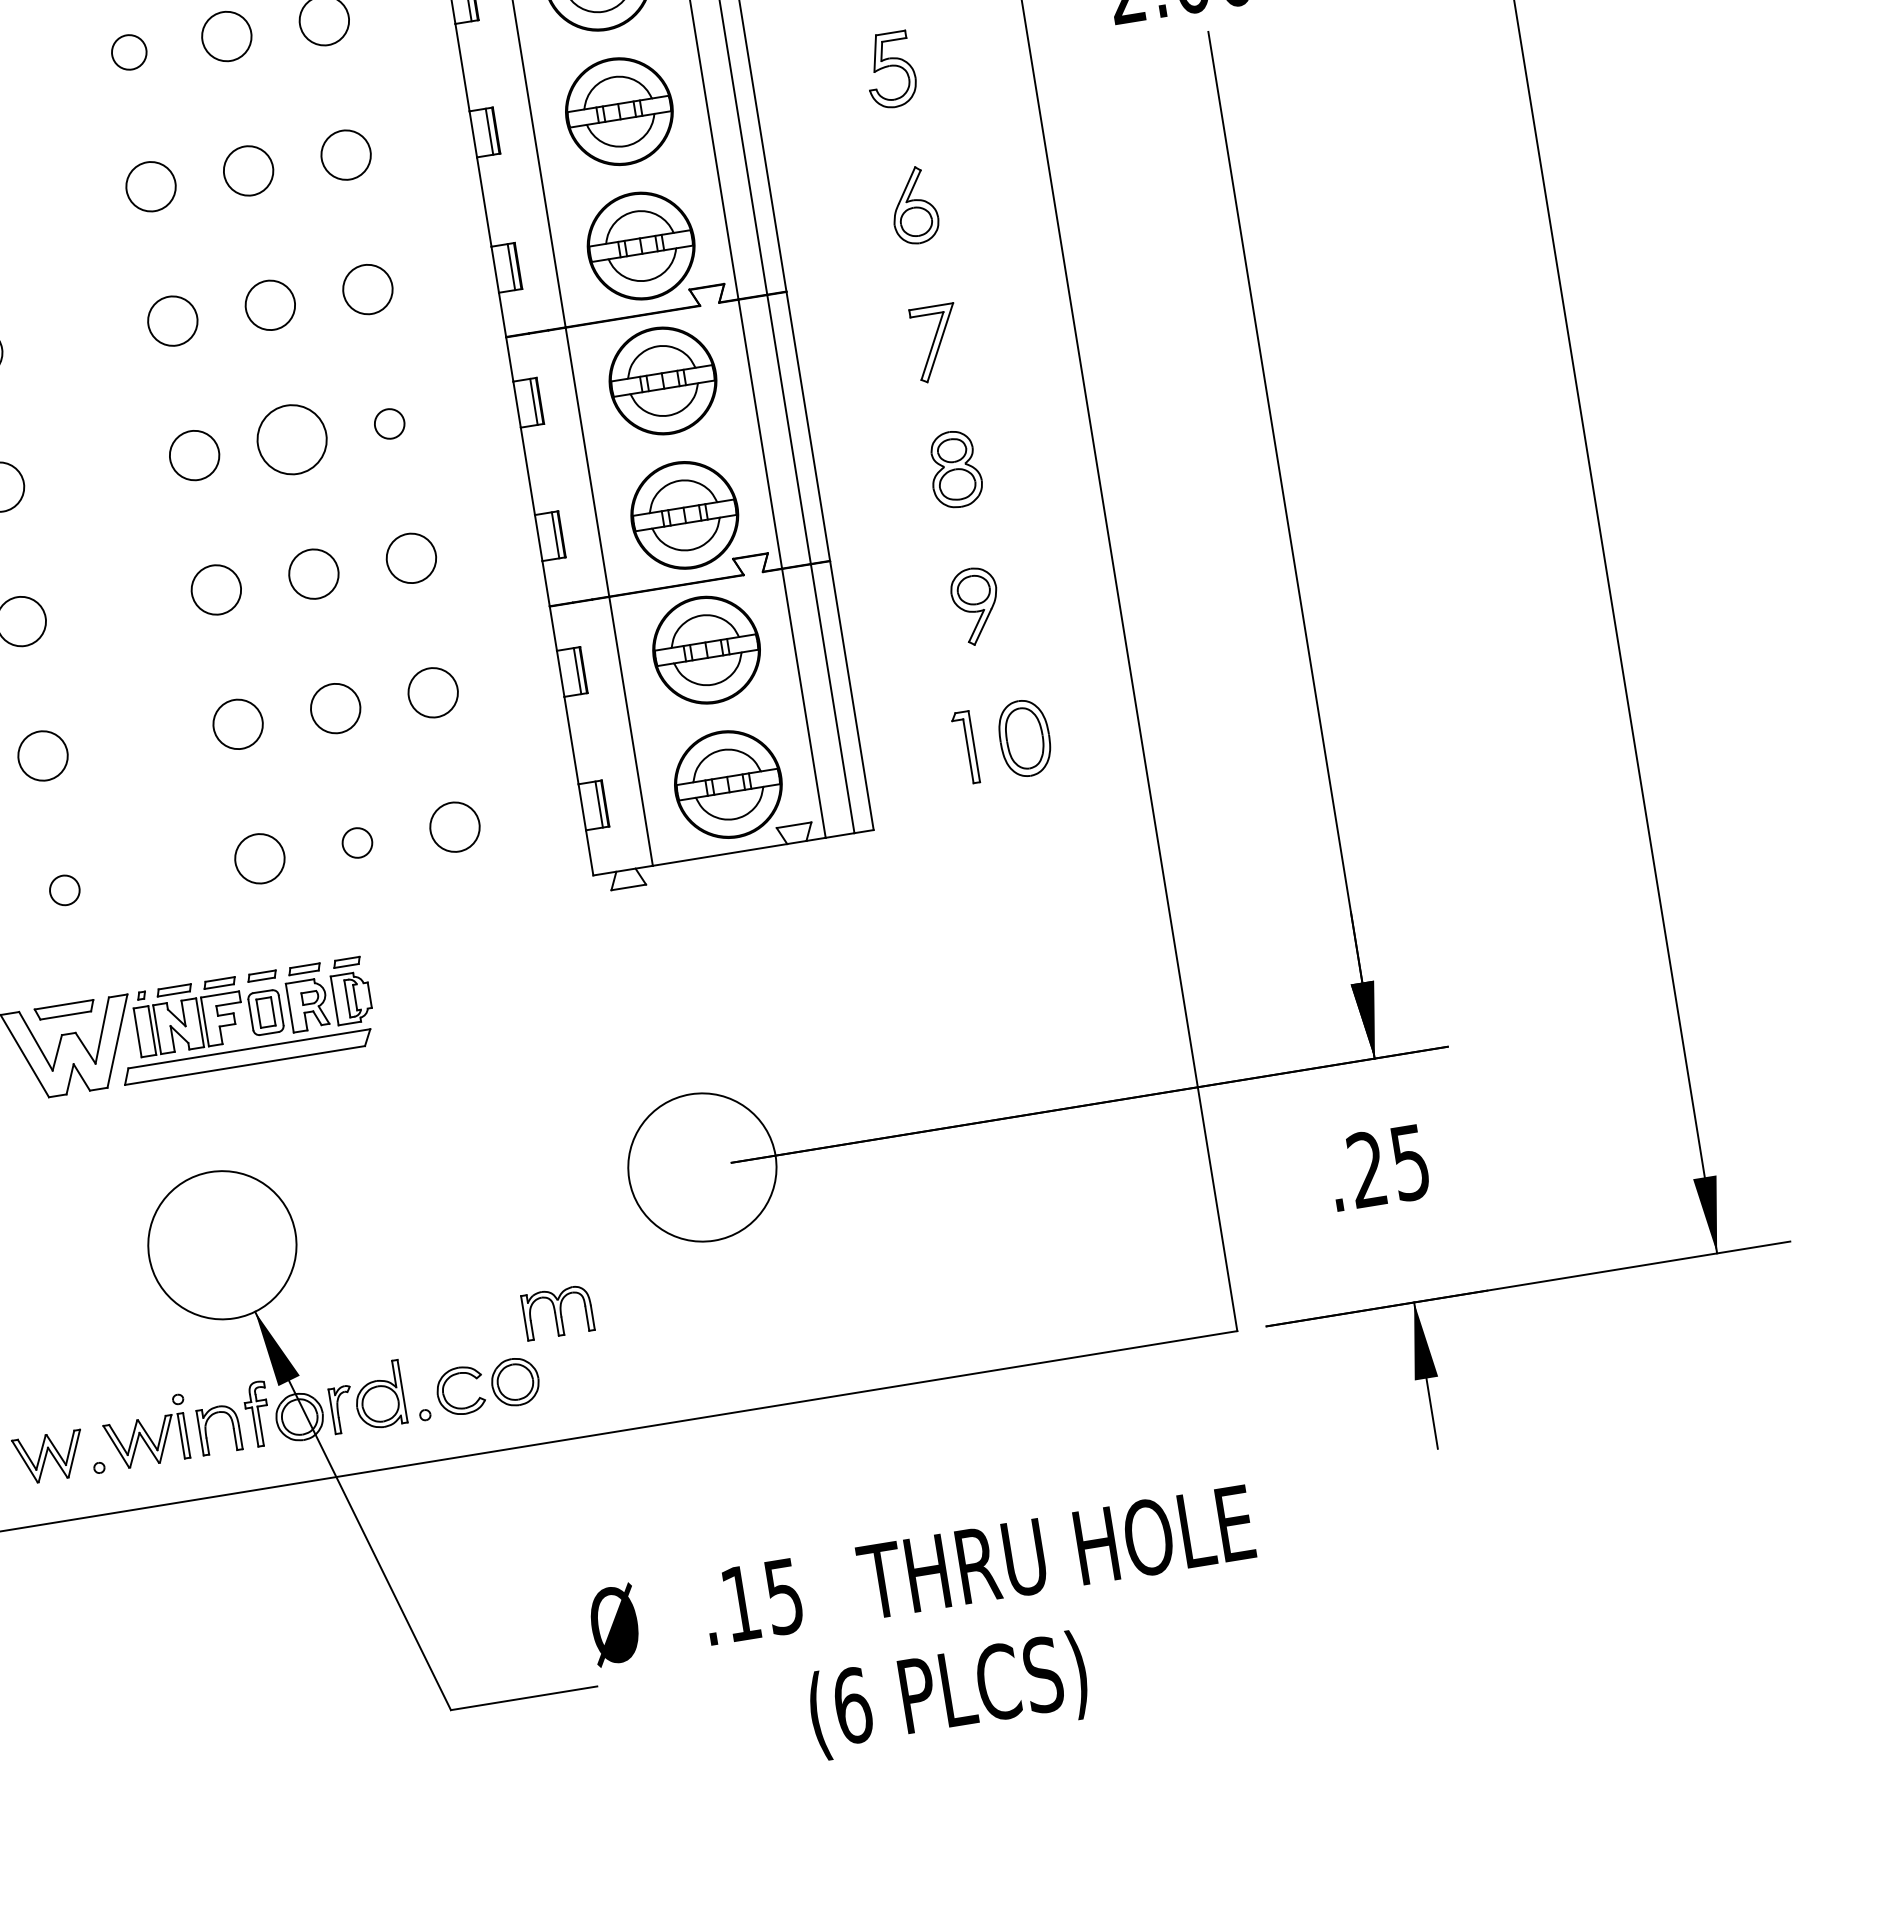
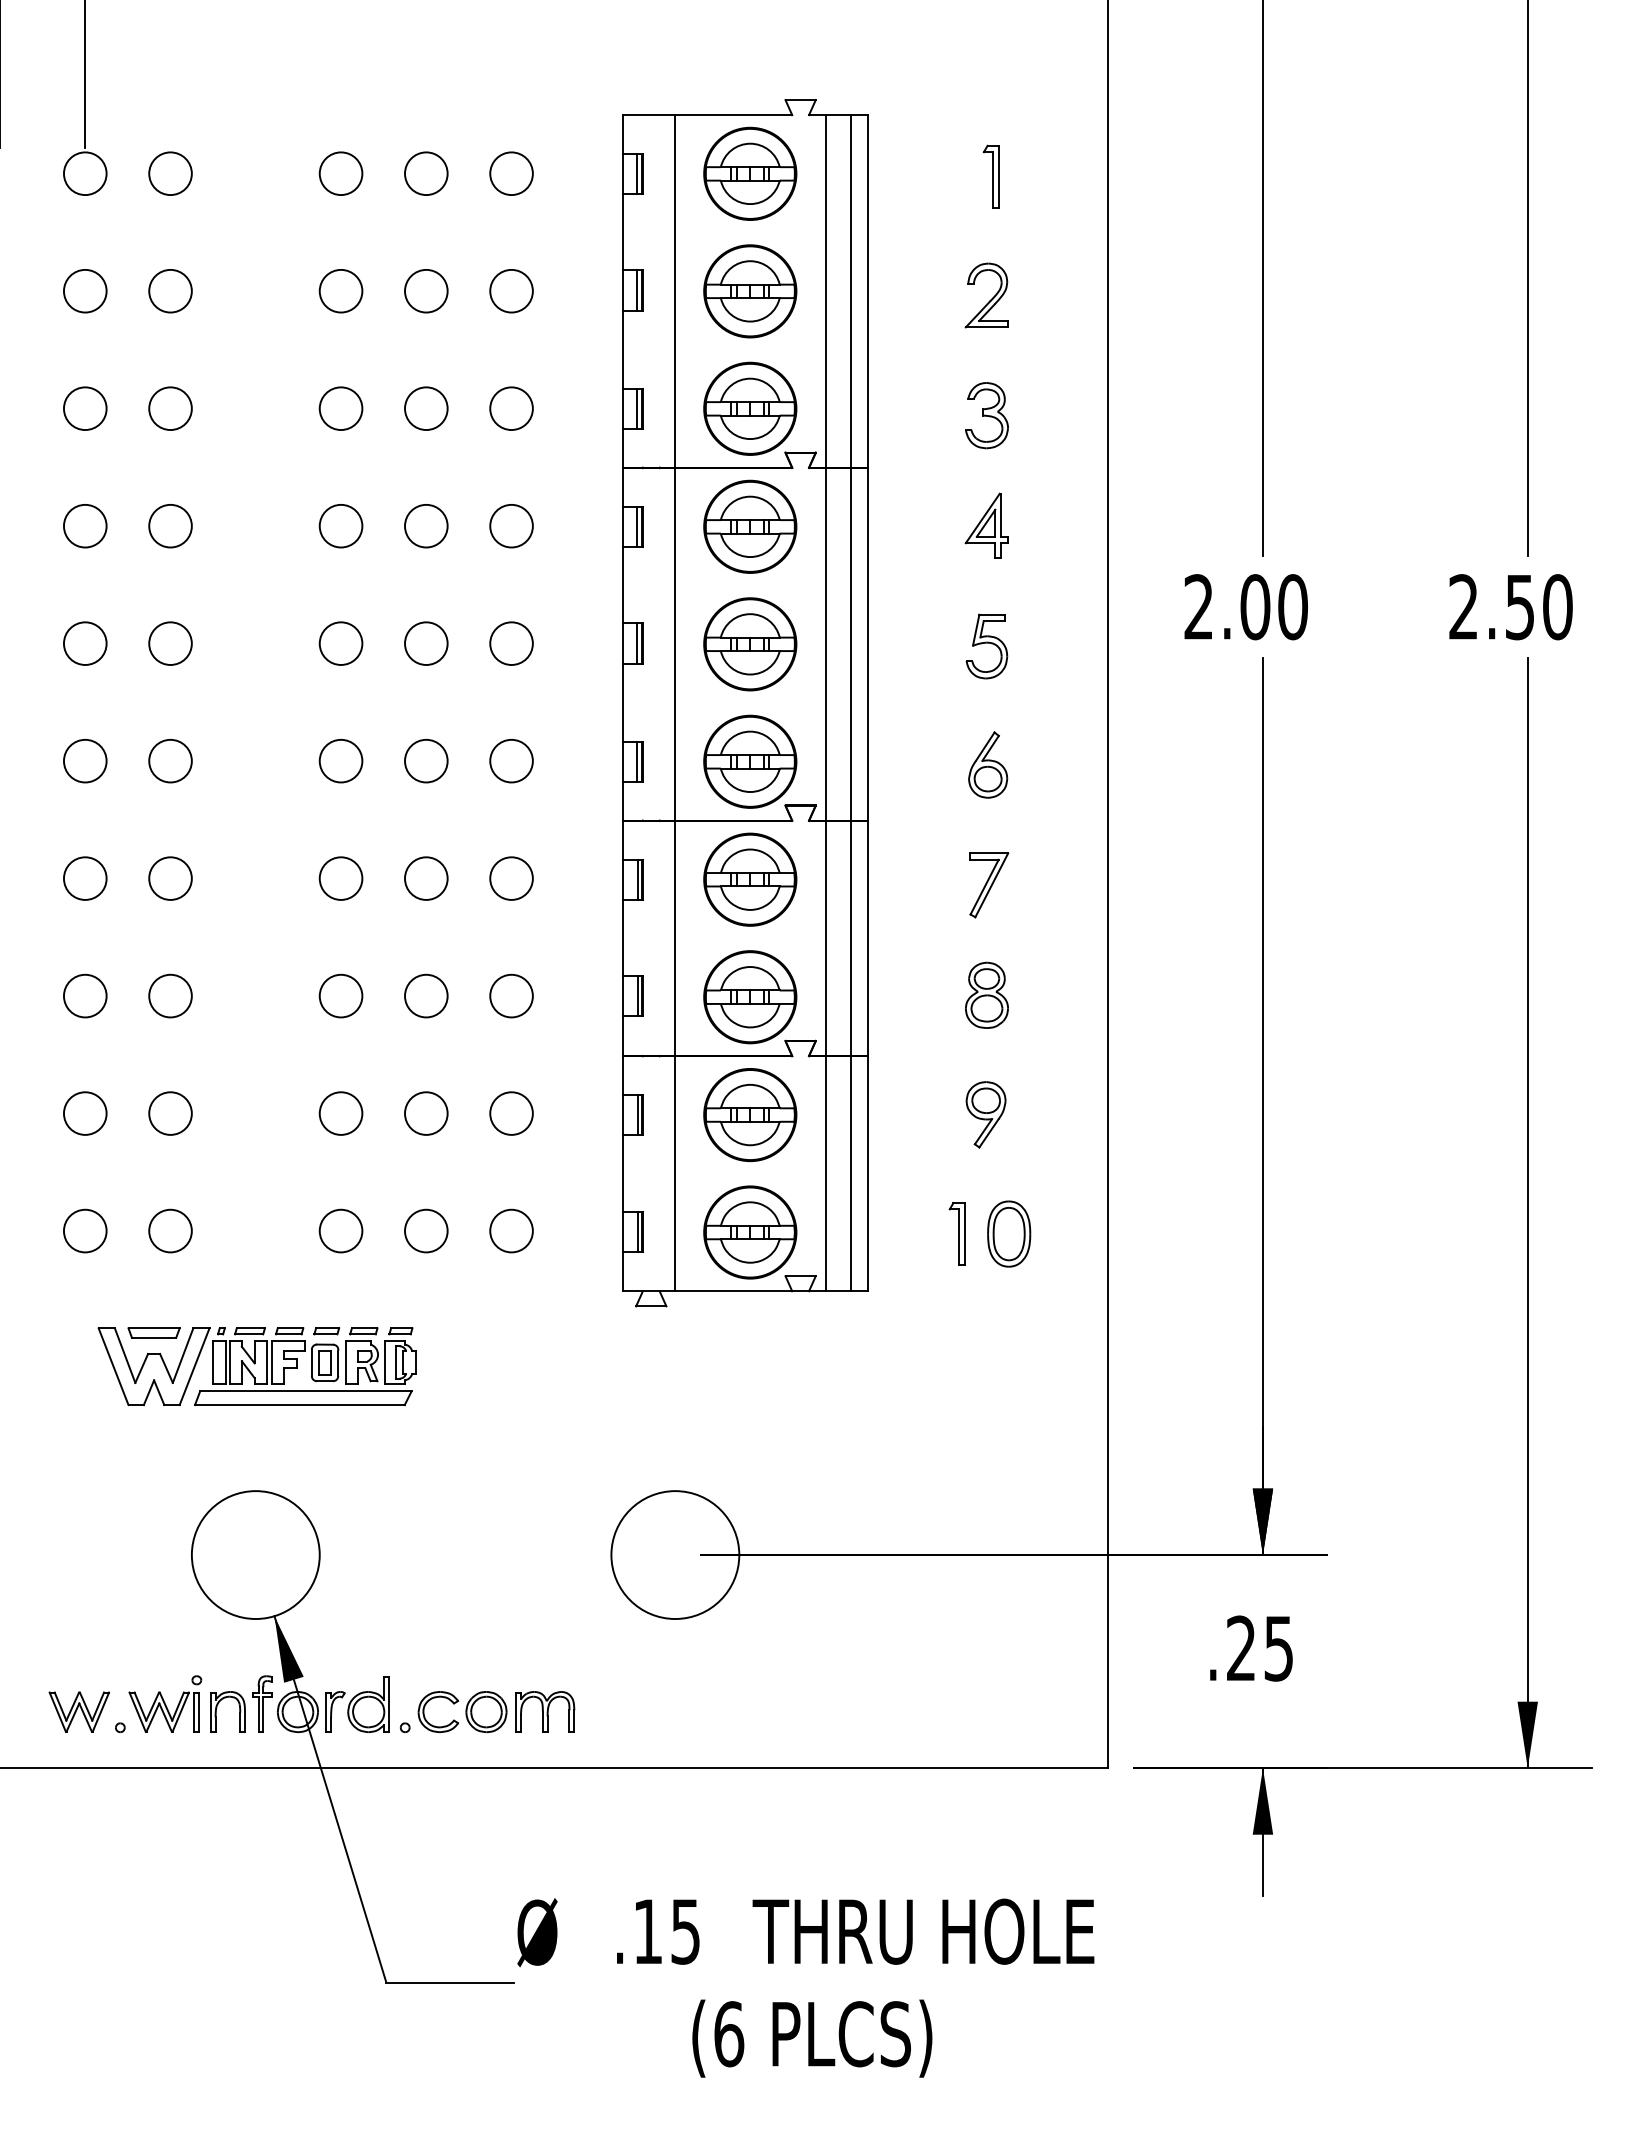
circle: (128, 52) -> (340, 526), size x1.43
circle: (389, 423) -> (511, 878), size x1.67
circle: (292, 439) -> (426, 878), size x0.71
circle: (357, 842) -> (426, 1230), size x1.67
circle: (64, 889) -> (170, 1230), size x1.67
part: (558, 1312) -> (545, 1711), moved

